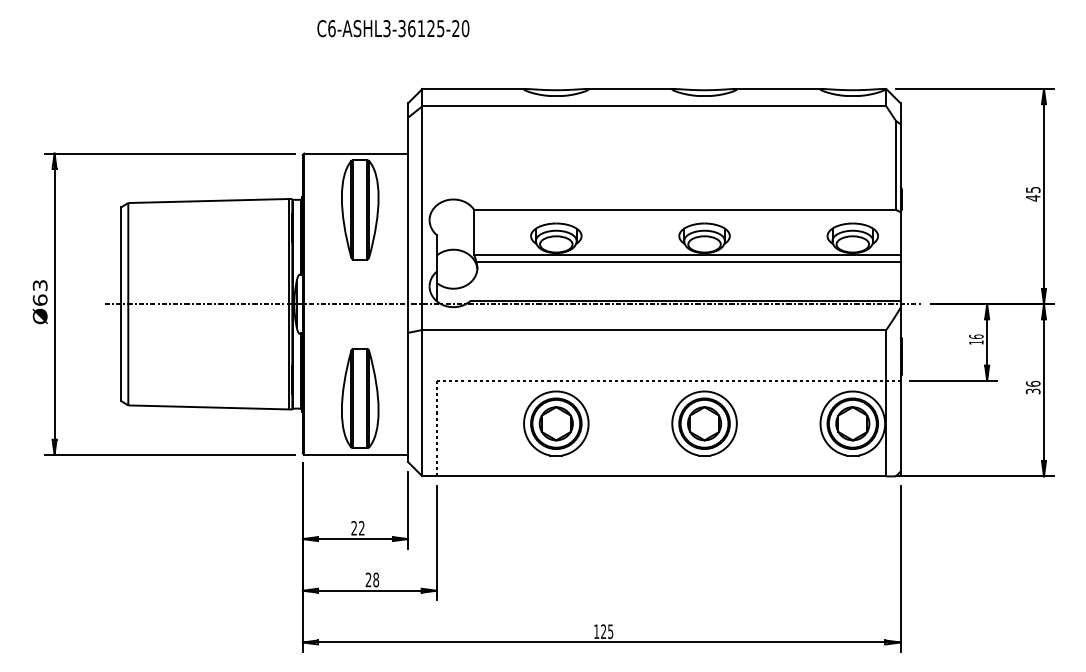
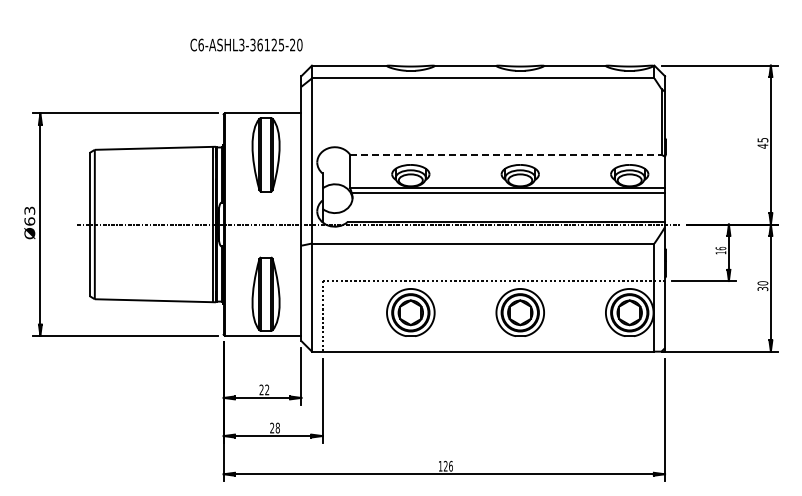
text: (393, 27) -> (246, 44), moved
line: (684, 209) -> (505, 154), solid -> dashed
text: (1032, 384) -> (762, 283), 36 -> 30
text: (610, 630) -> (450, 465), 125 -> 126

